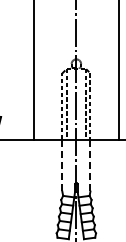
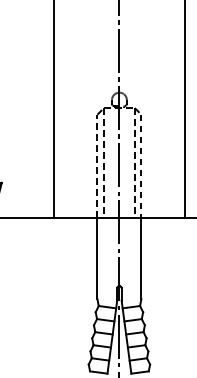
line: (62, 166) -> (97, 260), dashed -> solid
line: (90, 166) -> (141, 260), dashed -> solid

